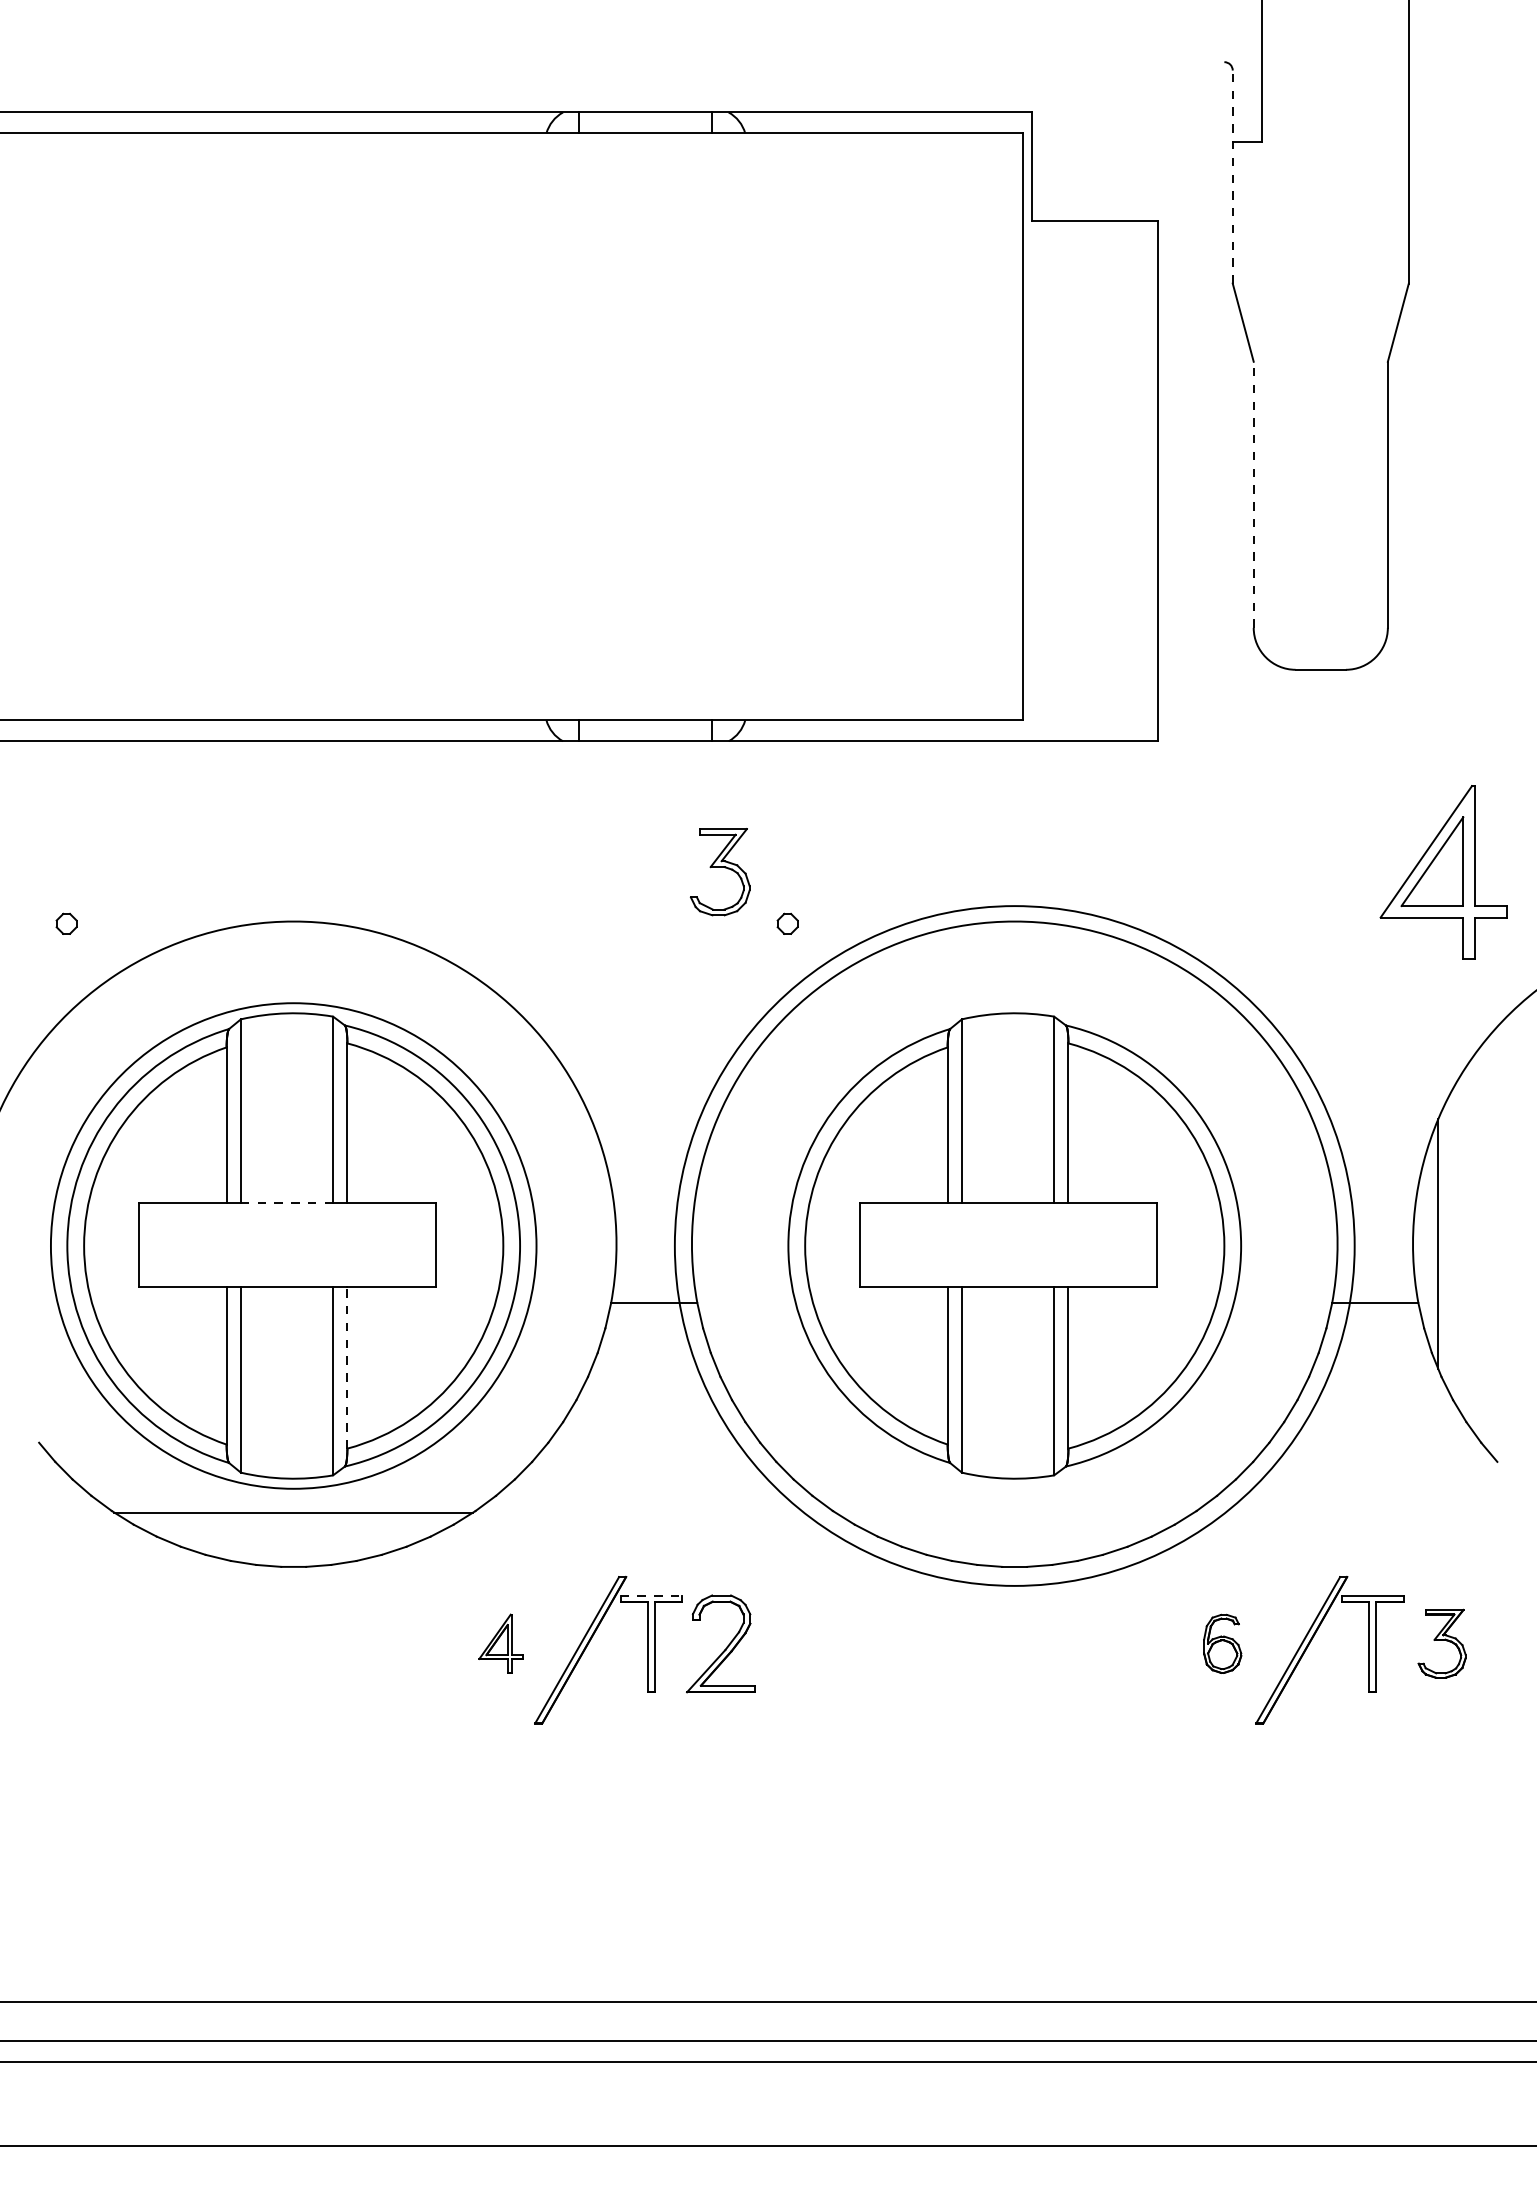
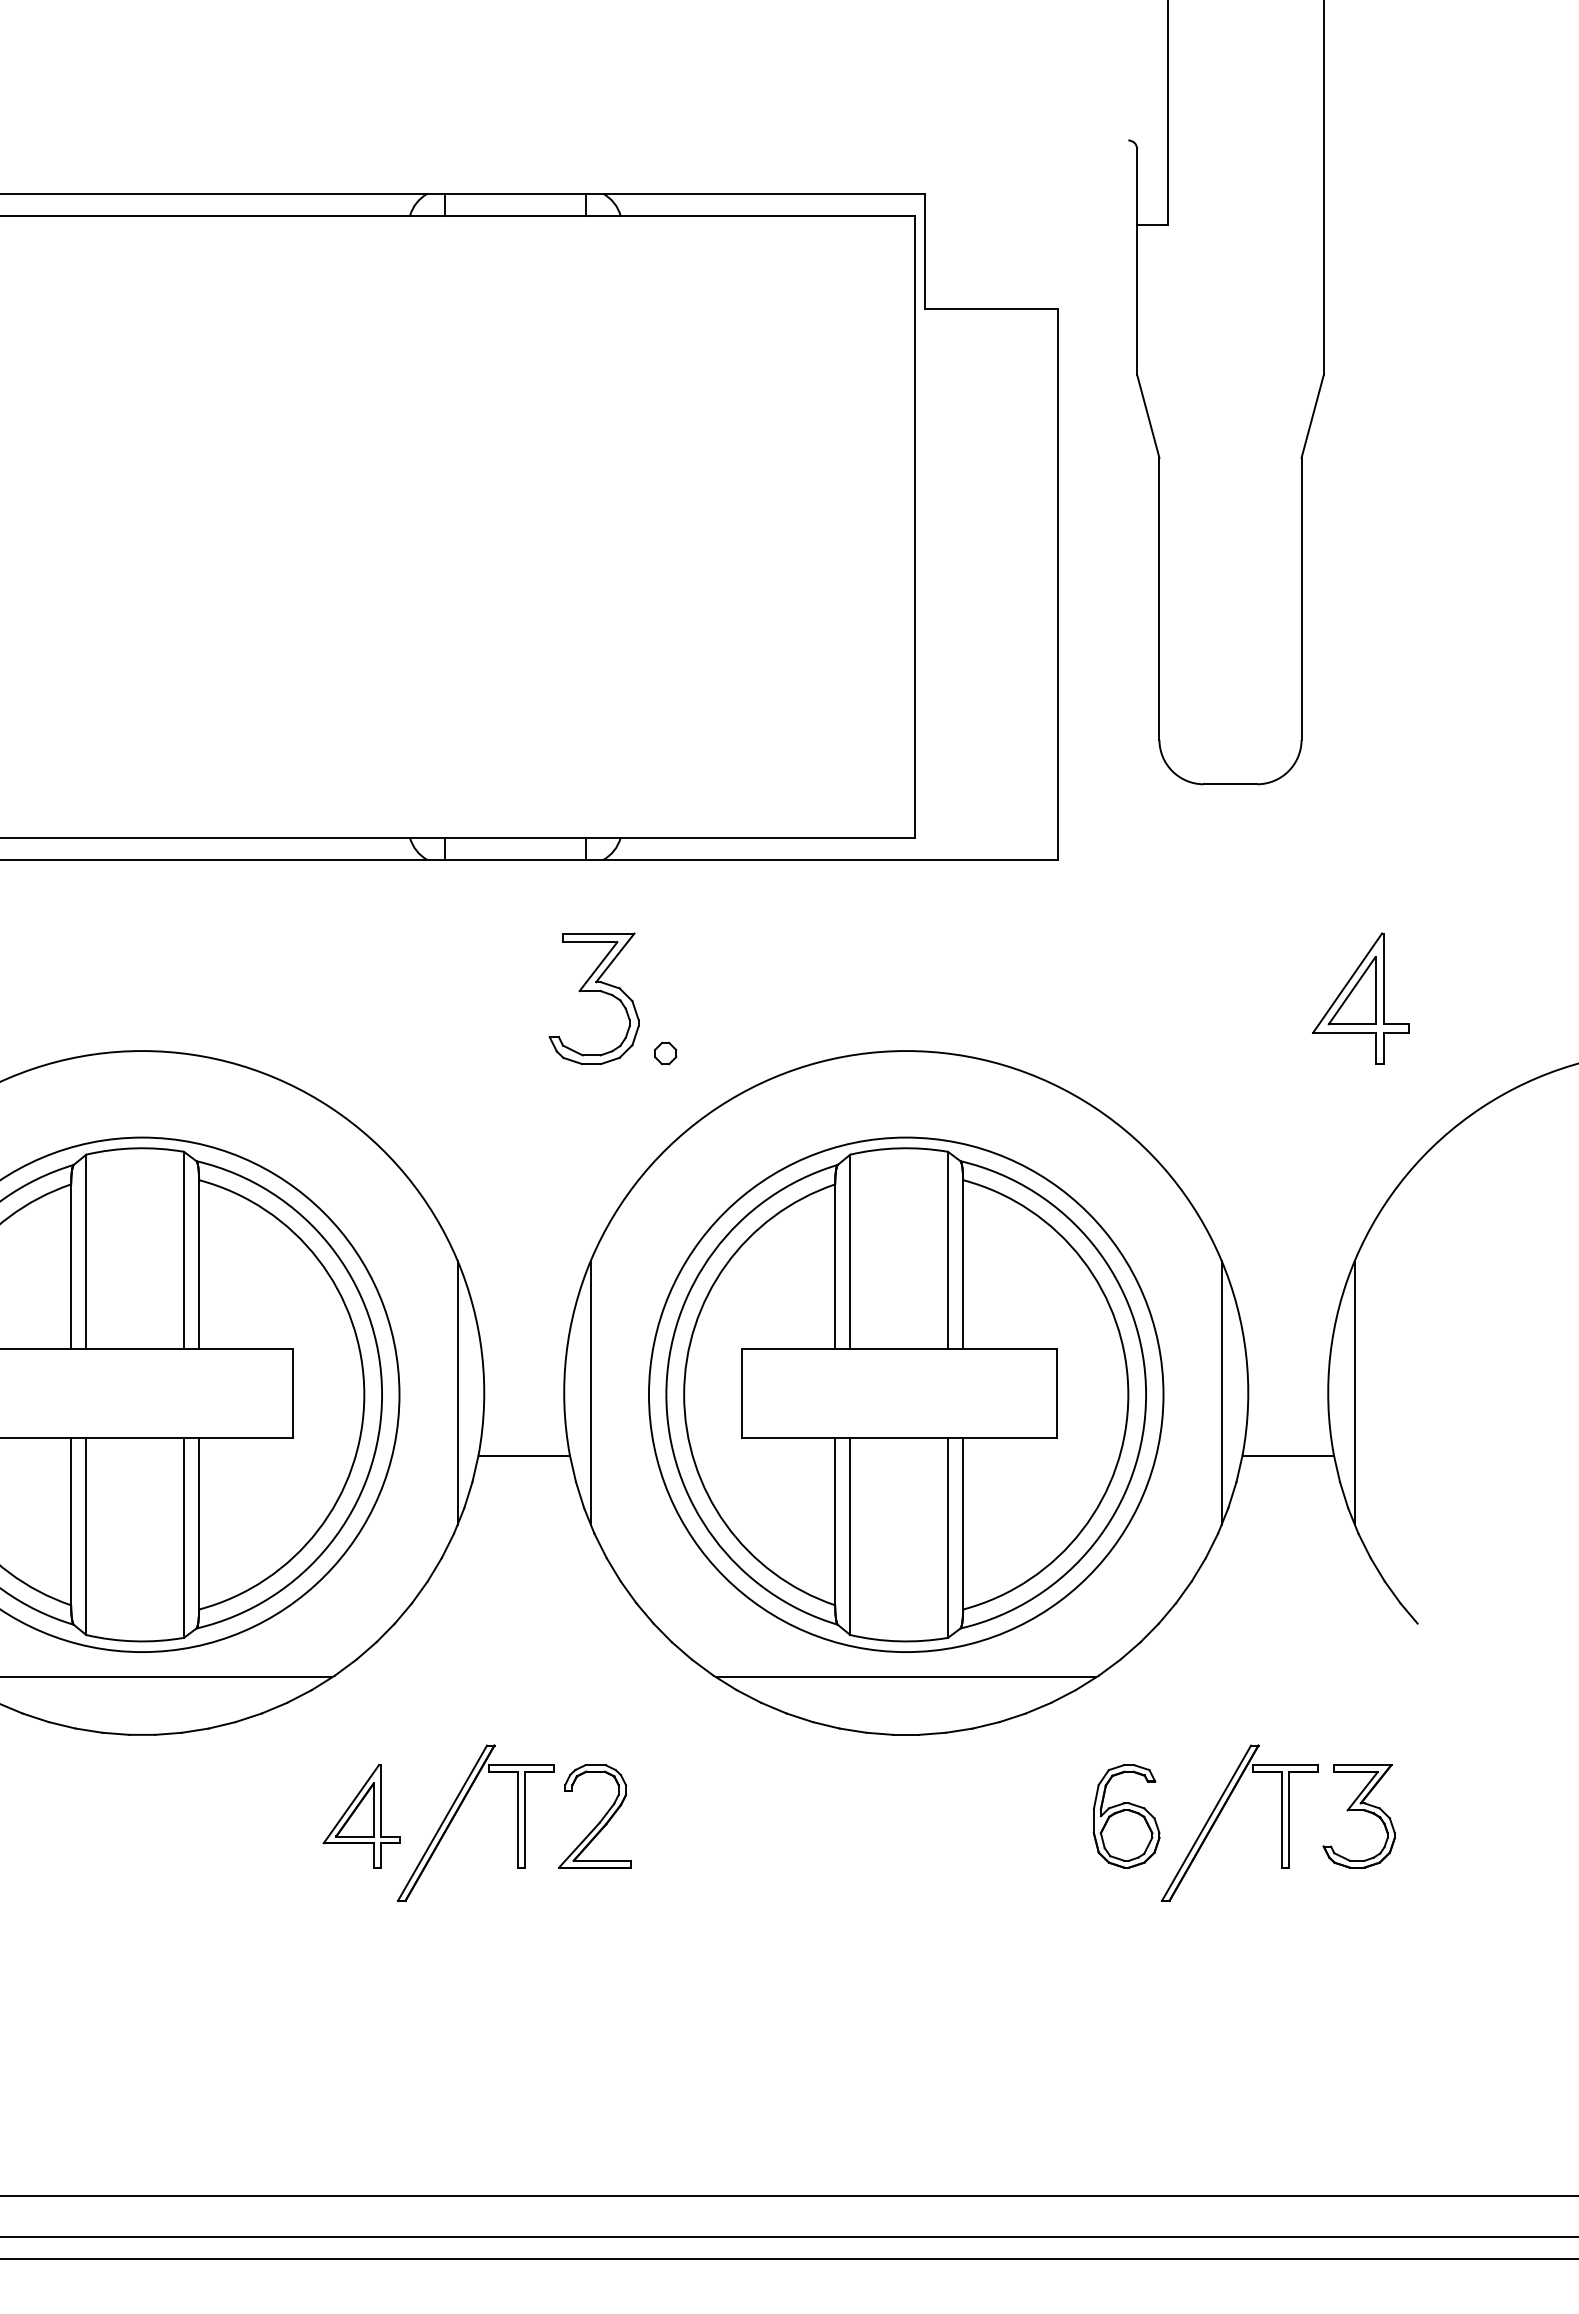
line: (1232, 177) -> (1136, 262), dashed -> solid
line: (1253, 494) -> (1159, 598), dashed -> solid
part: (720, 871) -> (594, 998), size x1.43
part: (1443, 871) -> (1360, 998), size x0.71
line: (287, 1202) -> (135, 1348), dashed -> solid
line: (591, 1244) -> (457, 1393), added
line: (717, 1244) -> (591, 1393), added
line: (1312, 1244) -> (1221, 1393), added
circle: (1014, 1245) -> (905, 1394), size x0.71
line: (347, 1367) -> (199, 1523), dashed -> solid
line: (1014, 1512) -> (905, 1677), added
line: (651, 1595) -> (521, 1765), dashed -> solid
part: (500, 1643) -> (361, 1816), size x1.67
part: (1222, 1643) -> (1126, 1816), size x1.67
part: (1441, 1643) -> (1358, 1816), size x1.43

